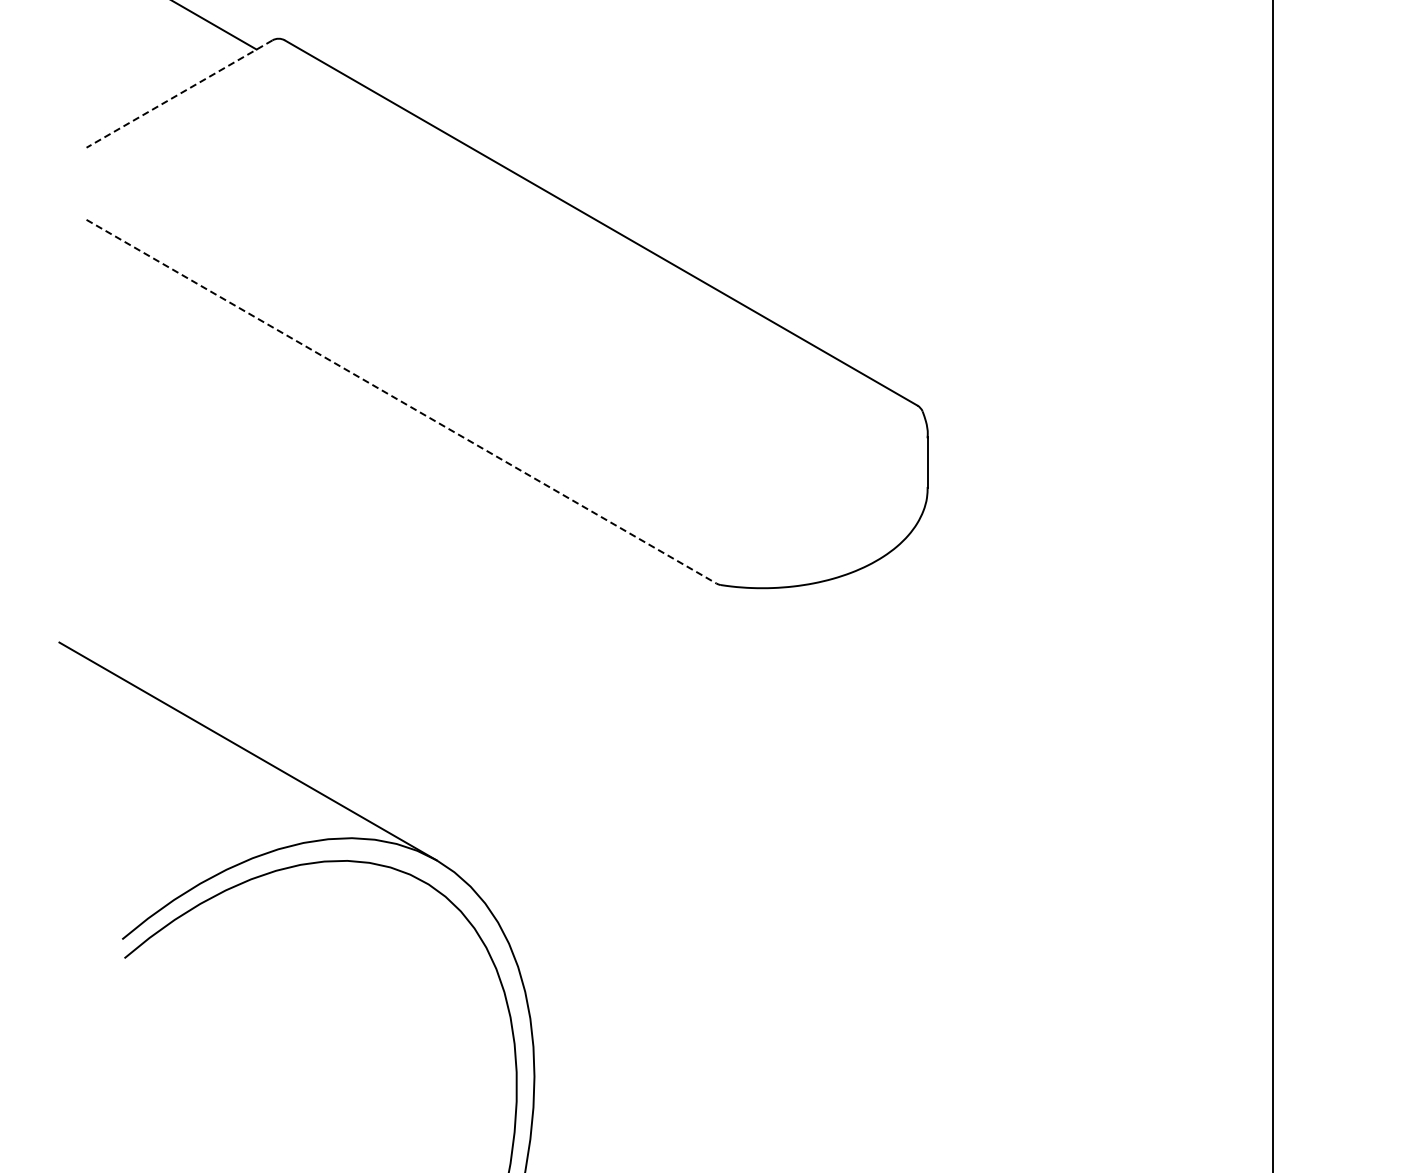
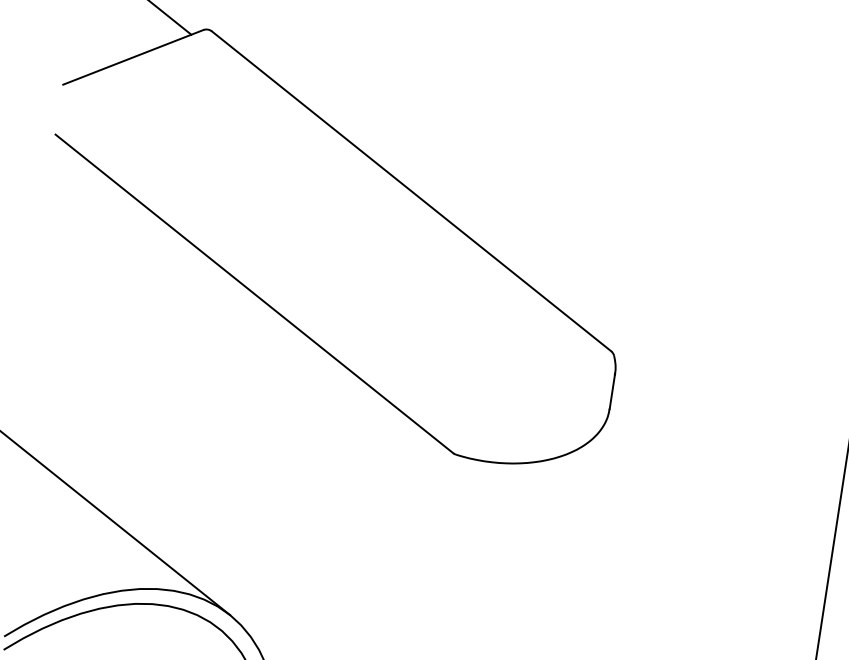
line: (179, 94) -> (133, 57), dashed -> solid
line: (401, 401) -> (254, 293), dashed -> solid

